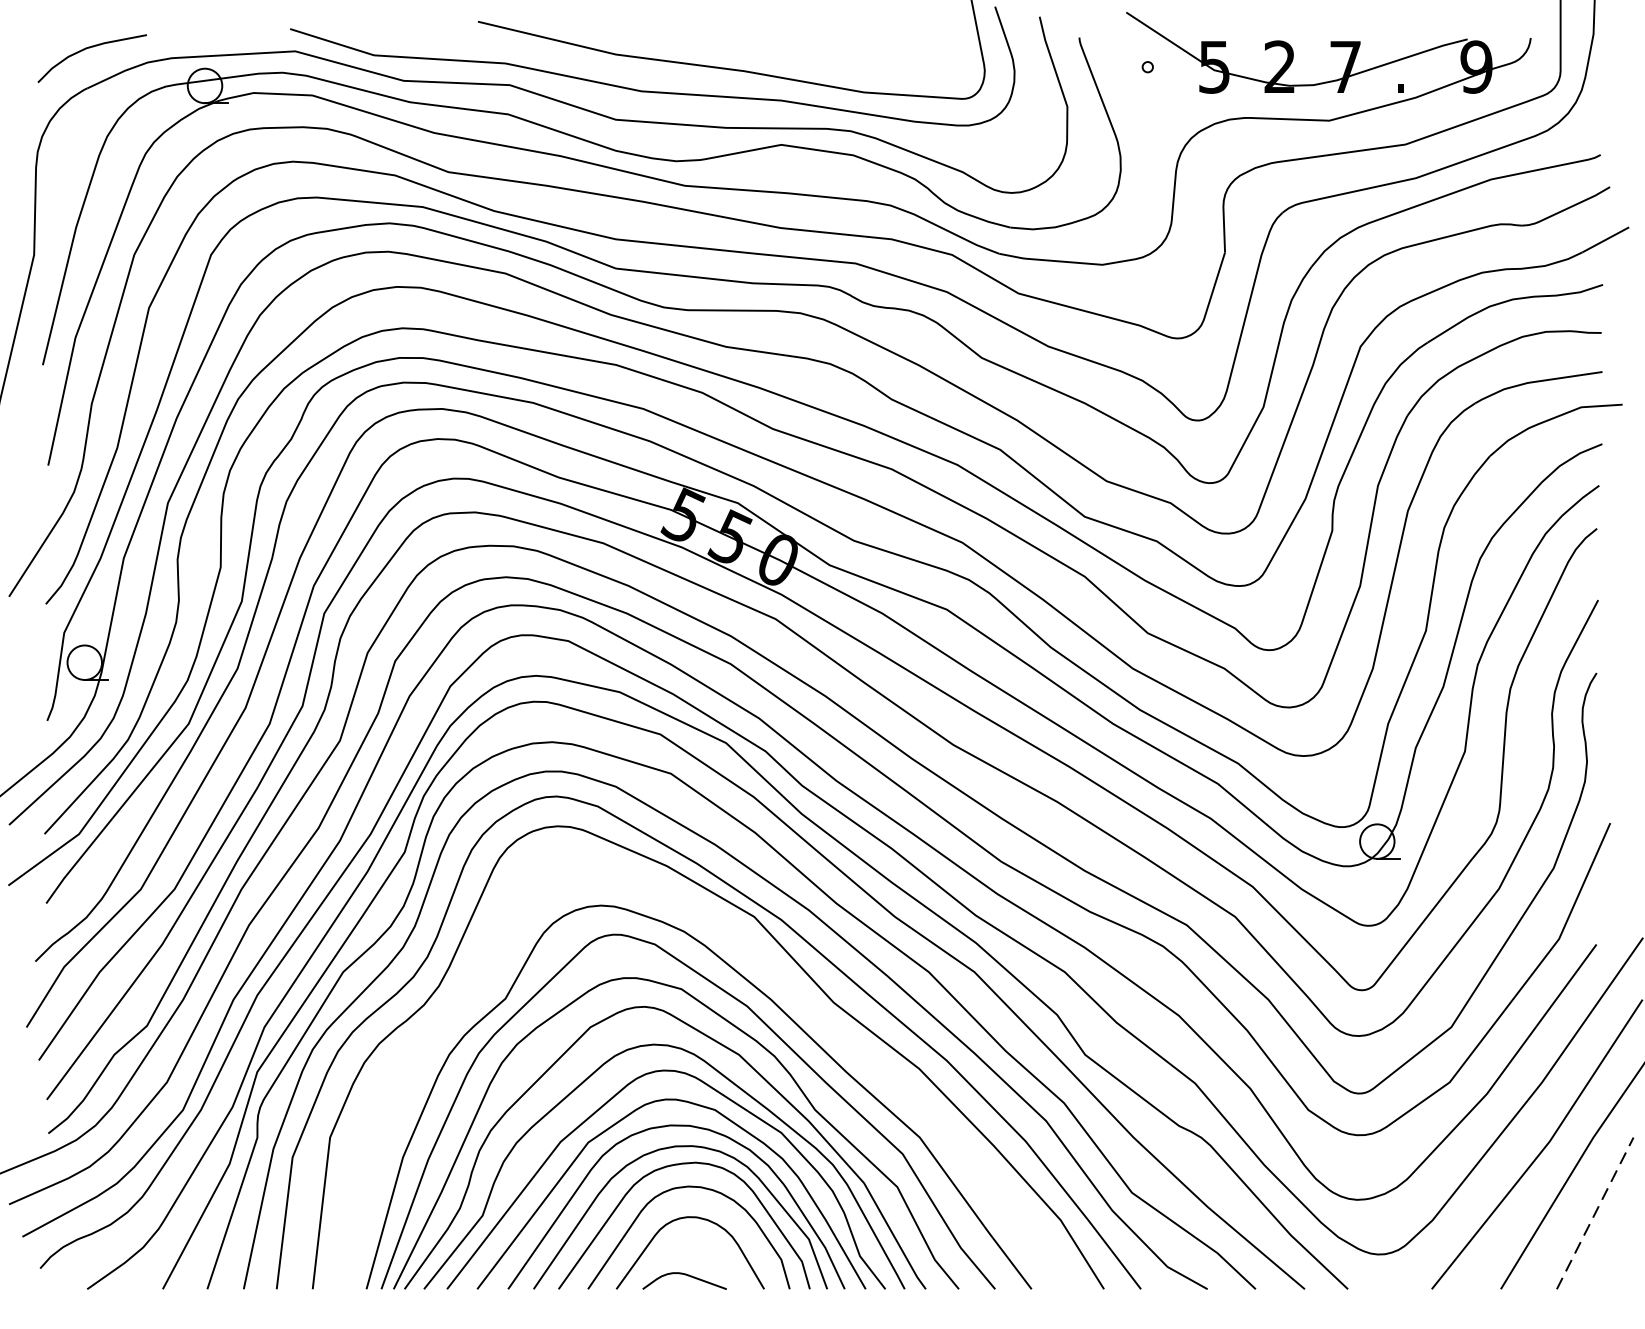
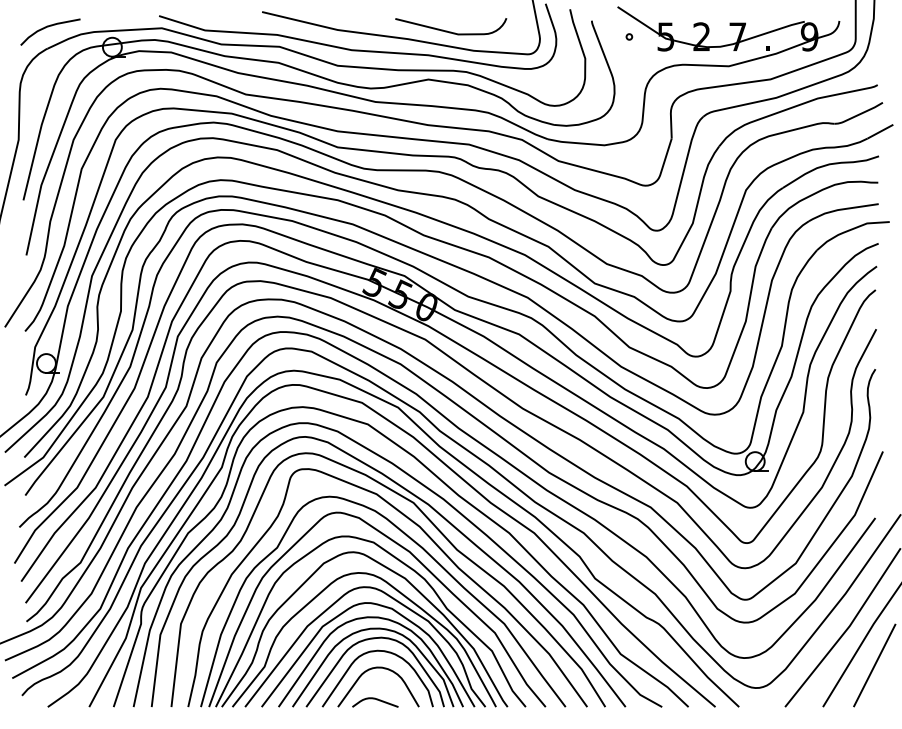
curve: (823, 57) -> (451, 31), added
curve: (797, 998) -> (437, 547), added
line: (1594, 1213) -> (874, 665), dashed -> solid

